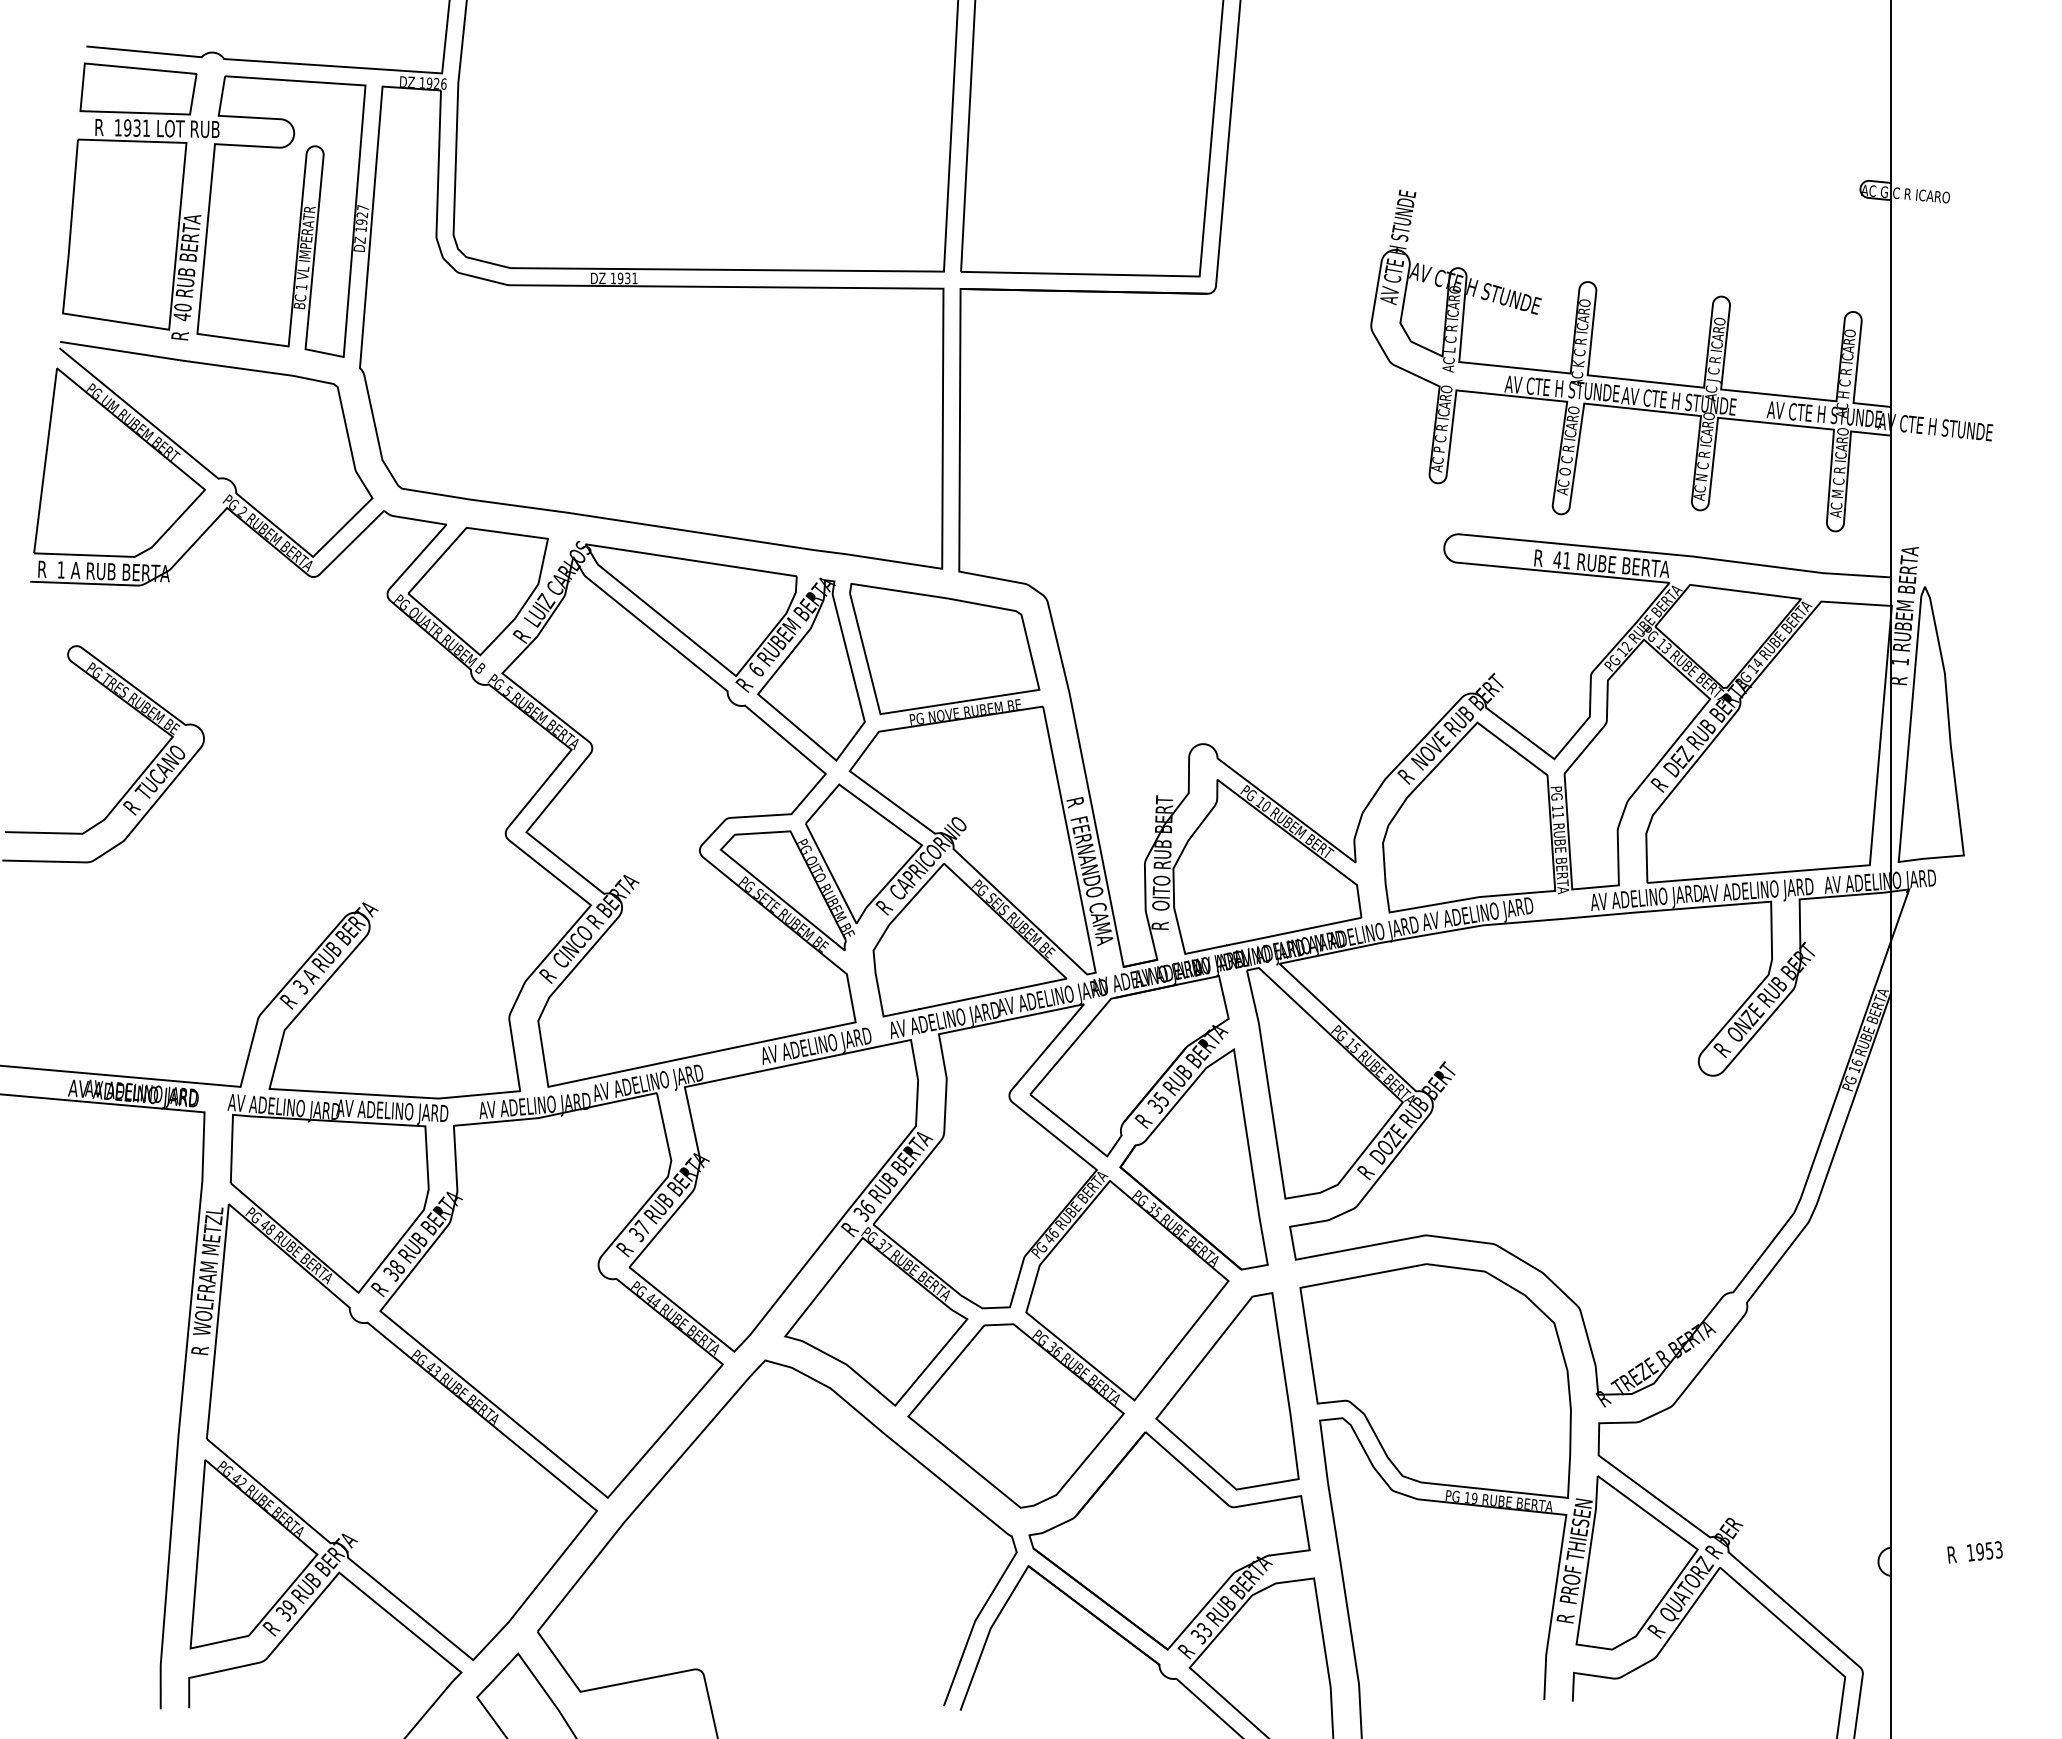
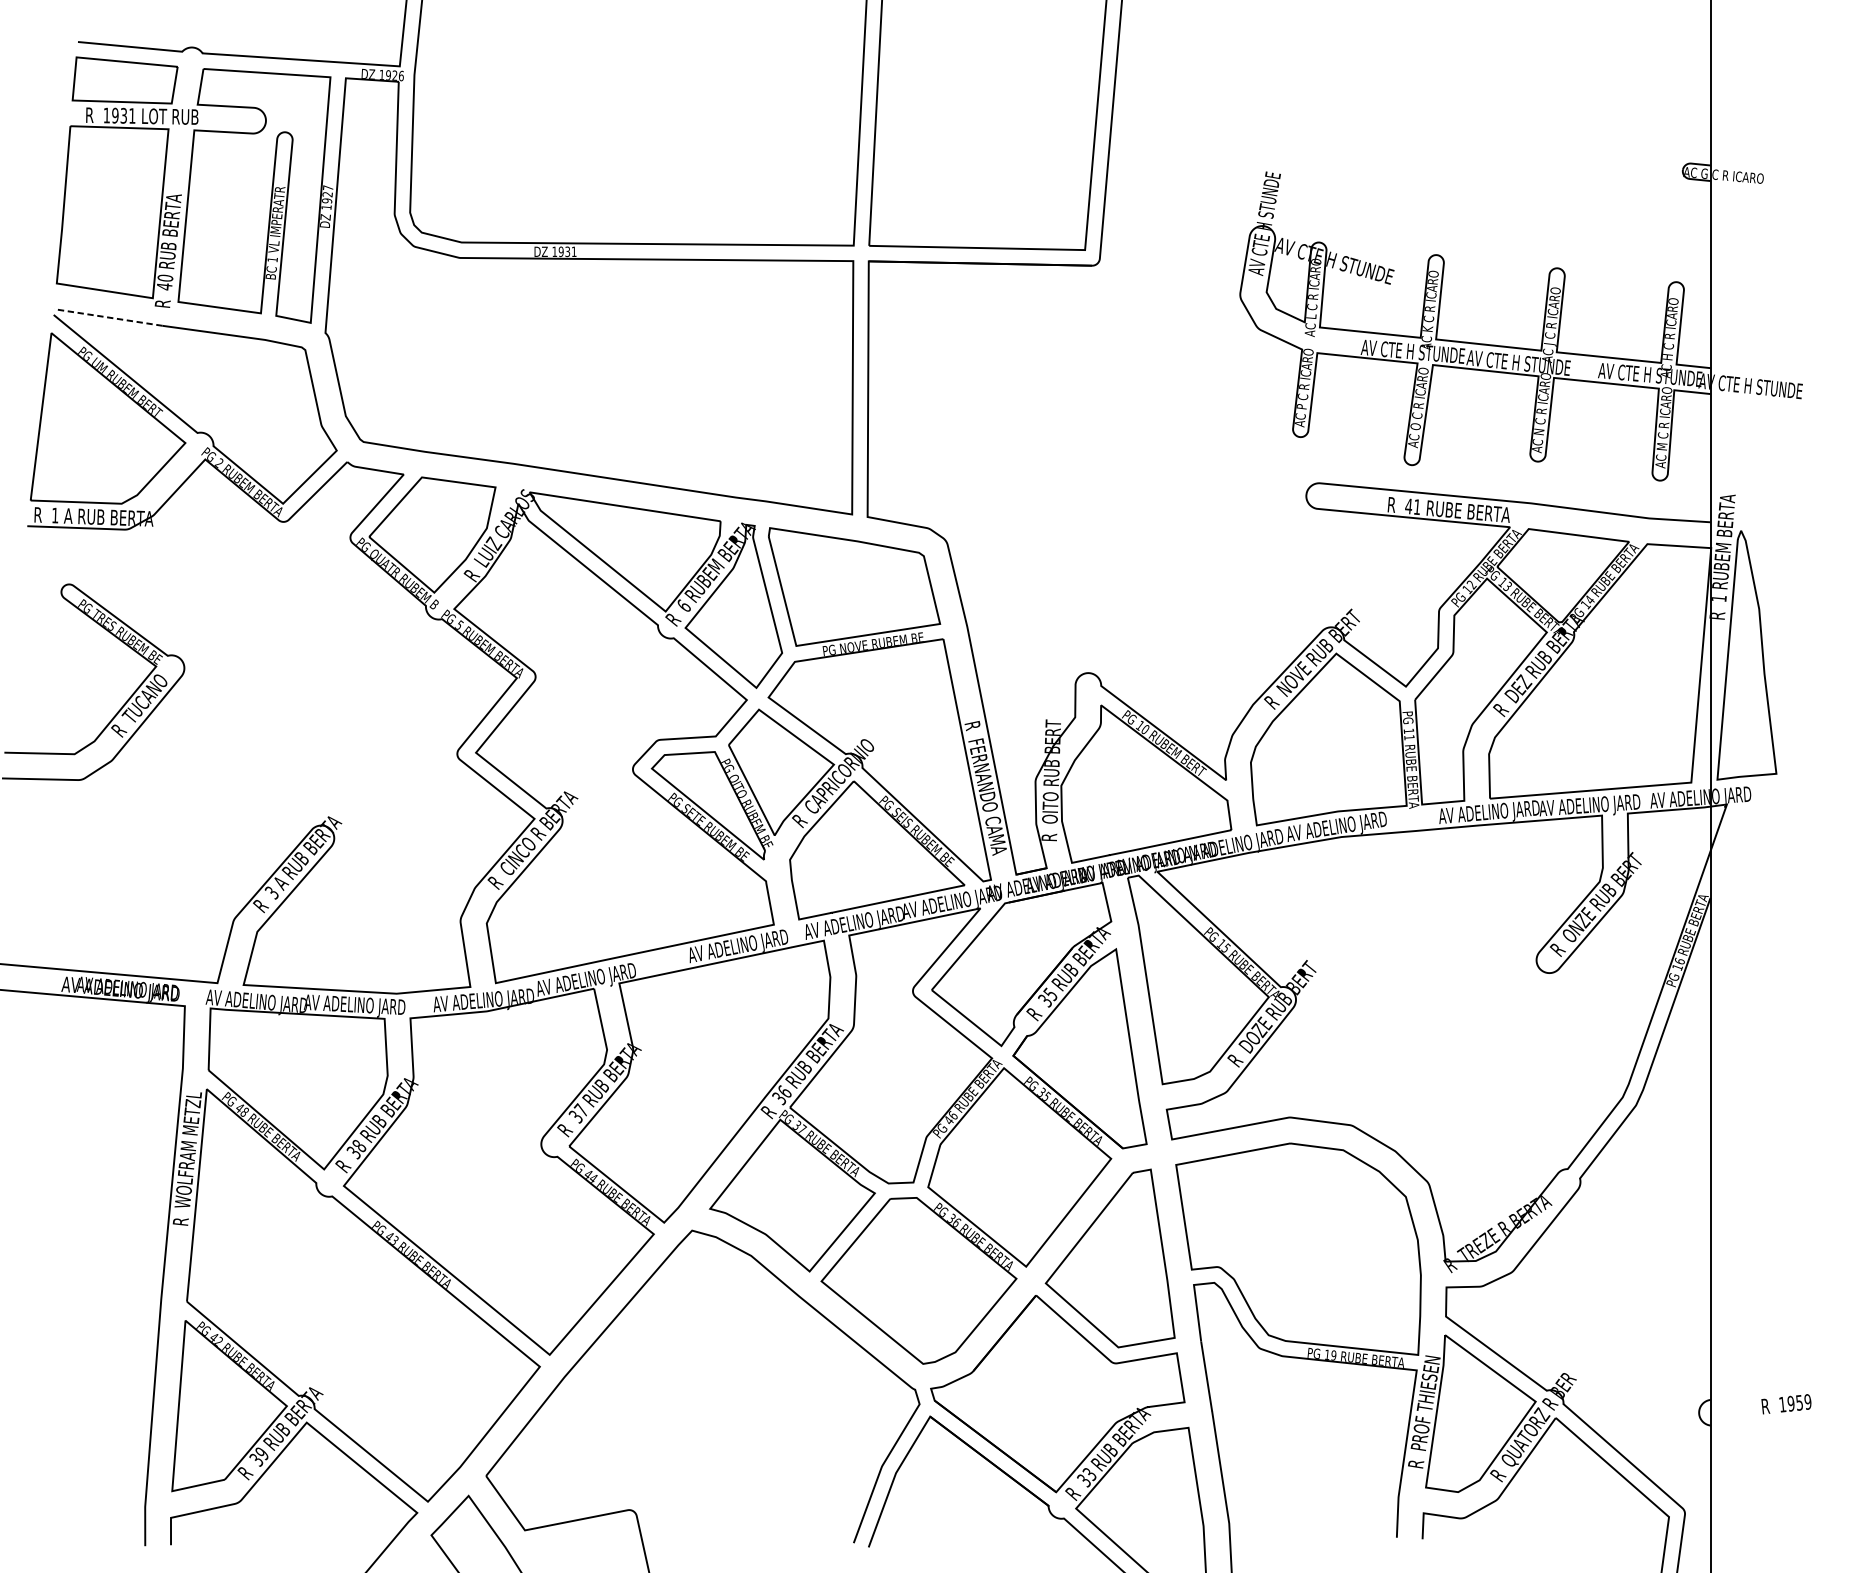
line: (120, 351) -> (108, 317), solid -> dashed
text: (1998, 1549) -> (1807, 1401), 1953 -> 1959

